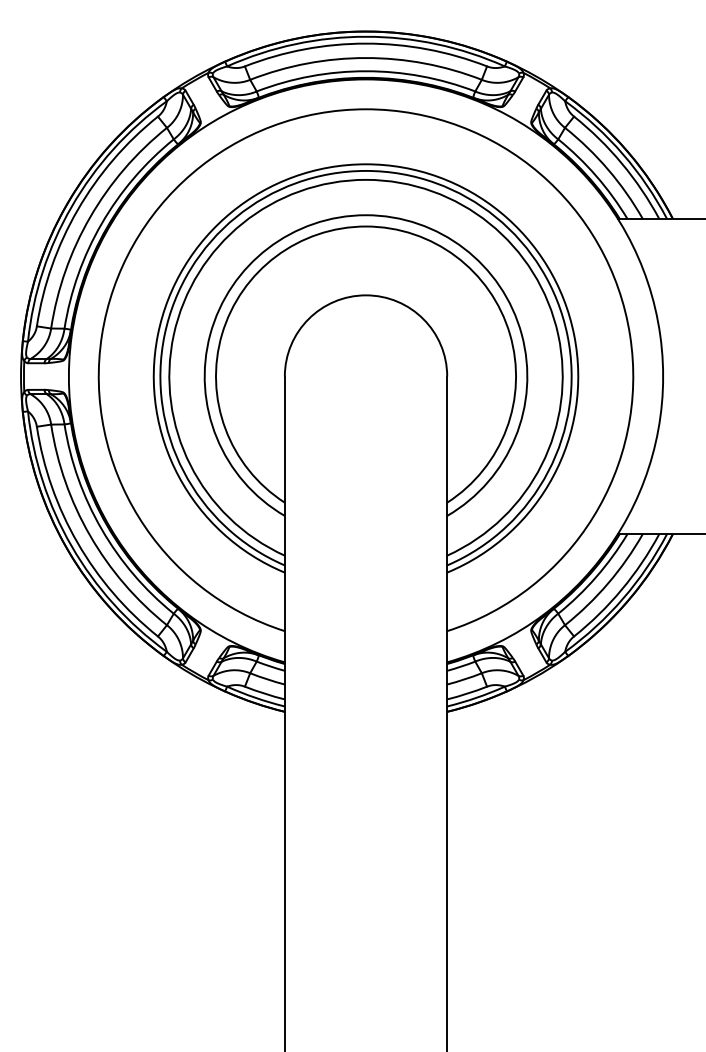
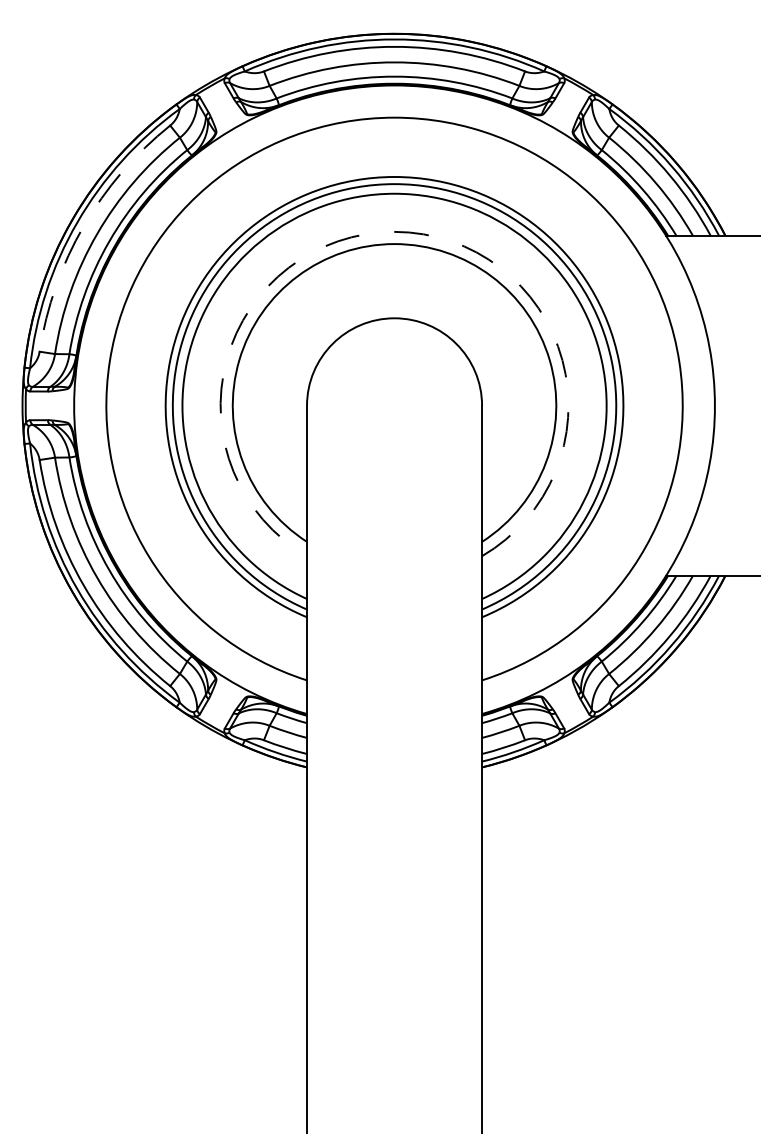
arc: (77, 210) -> (83, 226), solid -> dashed
arc: (366, 215) -> (395, 232), solid -> dashed

